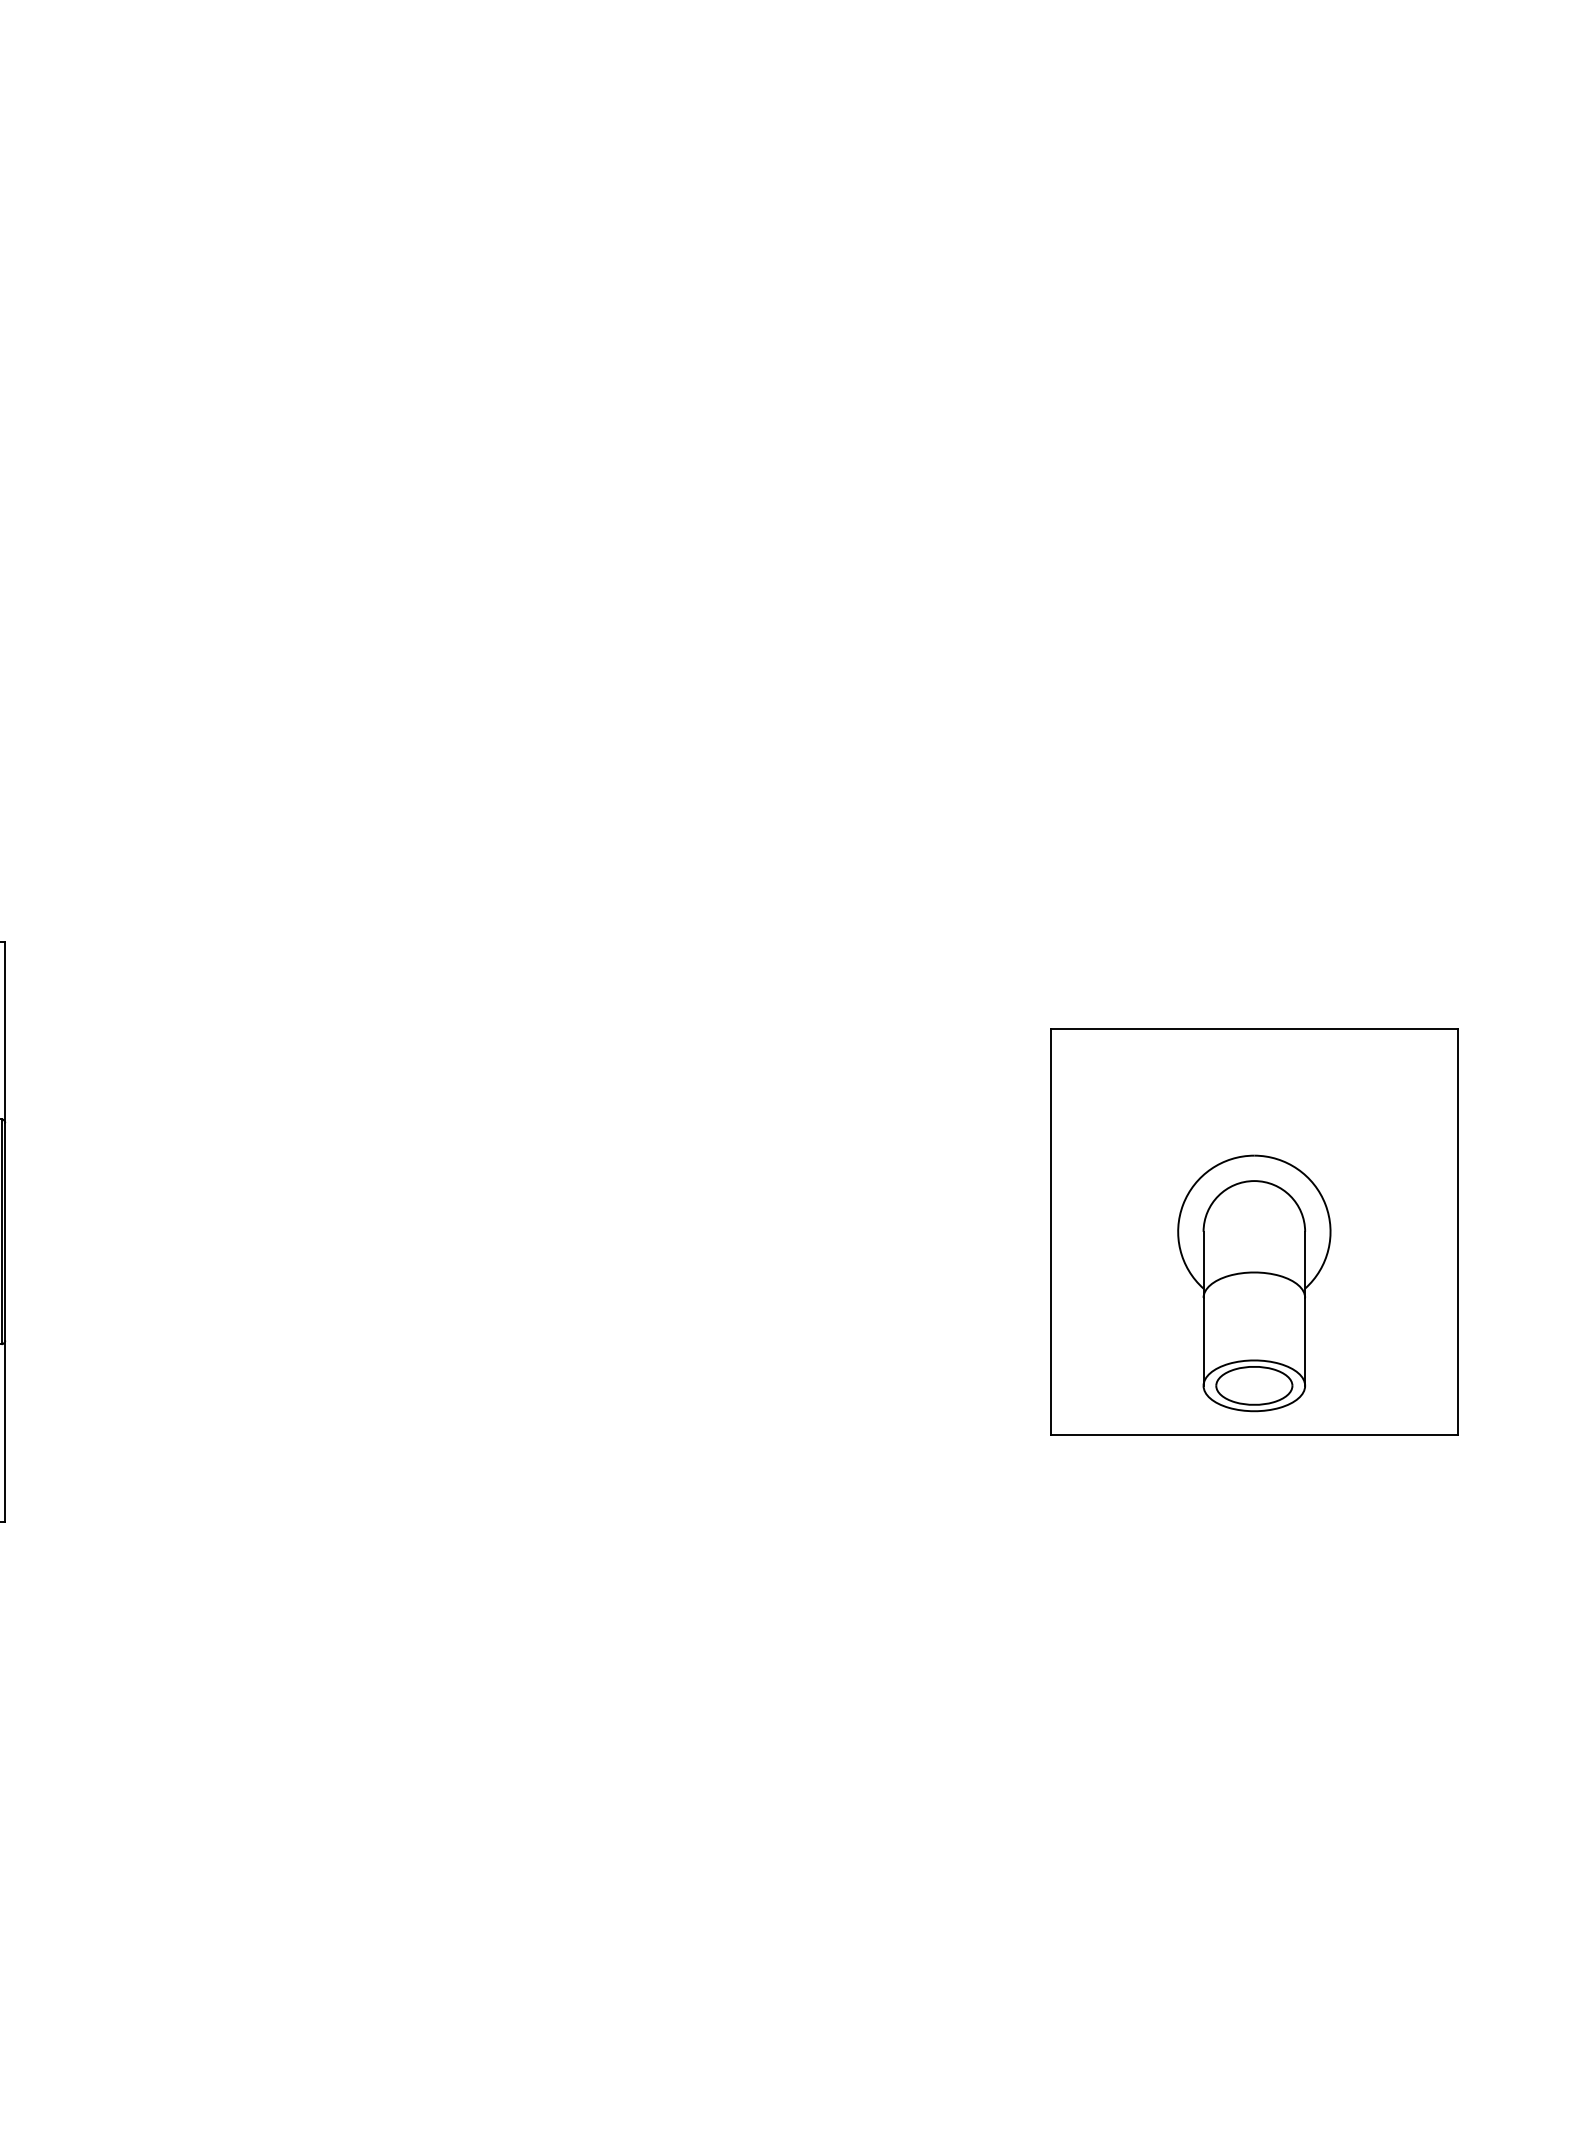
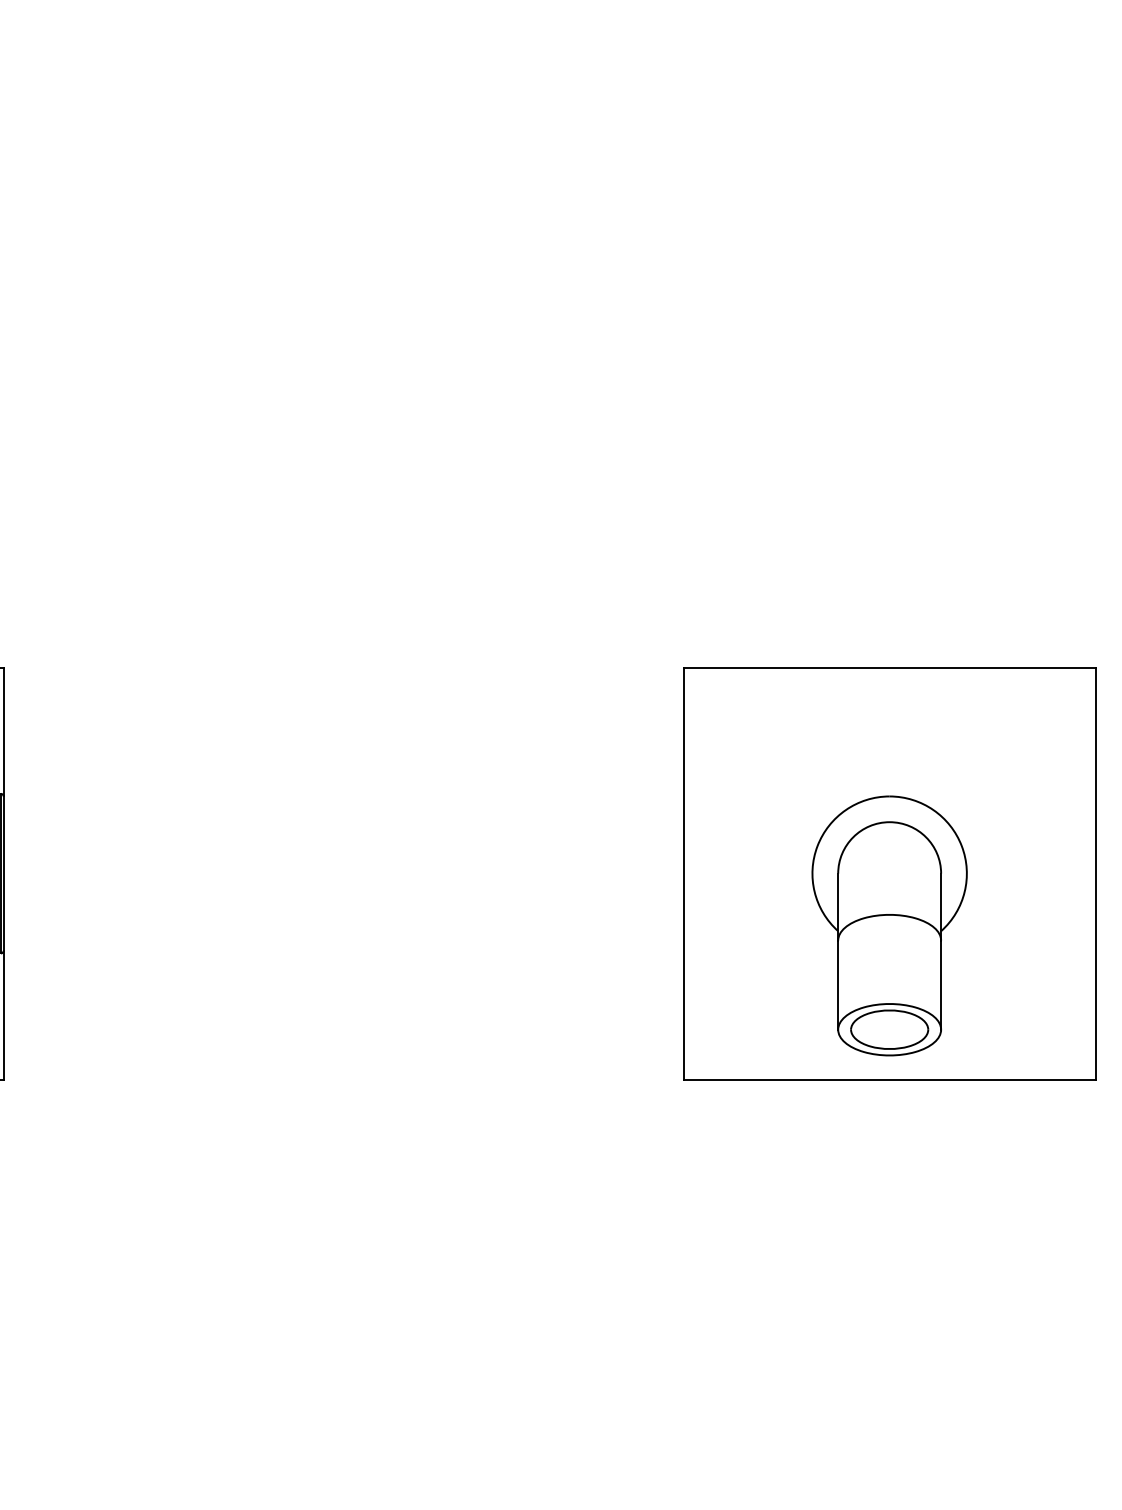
part: (1254, 1231) -> (889, 873), size x1.43

